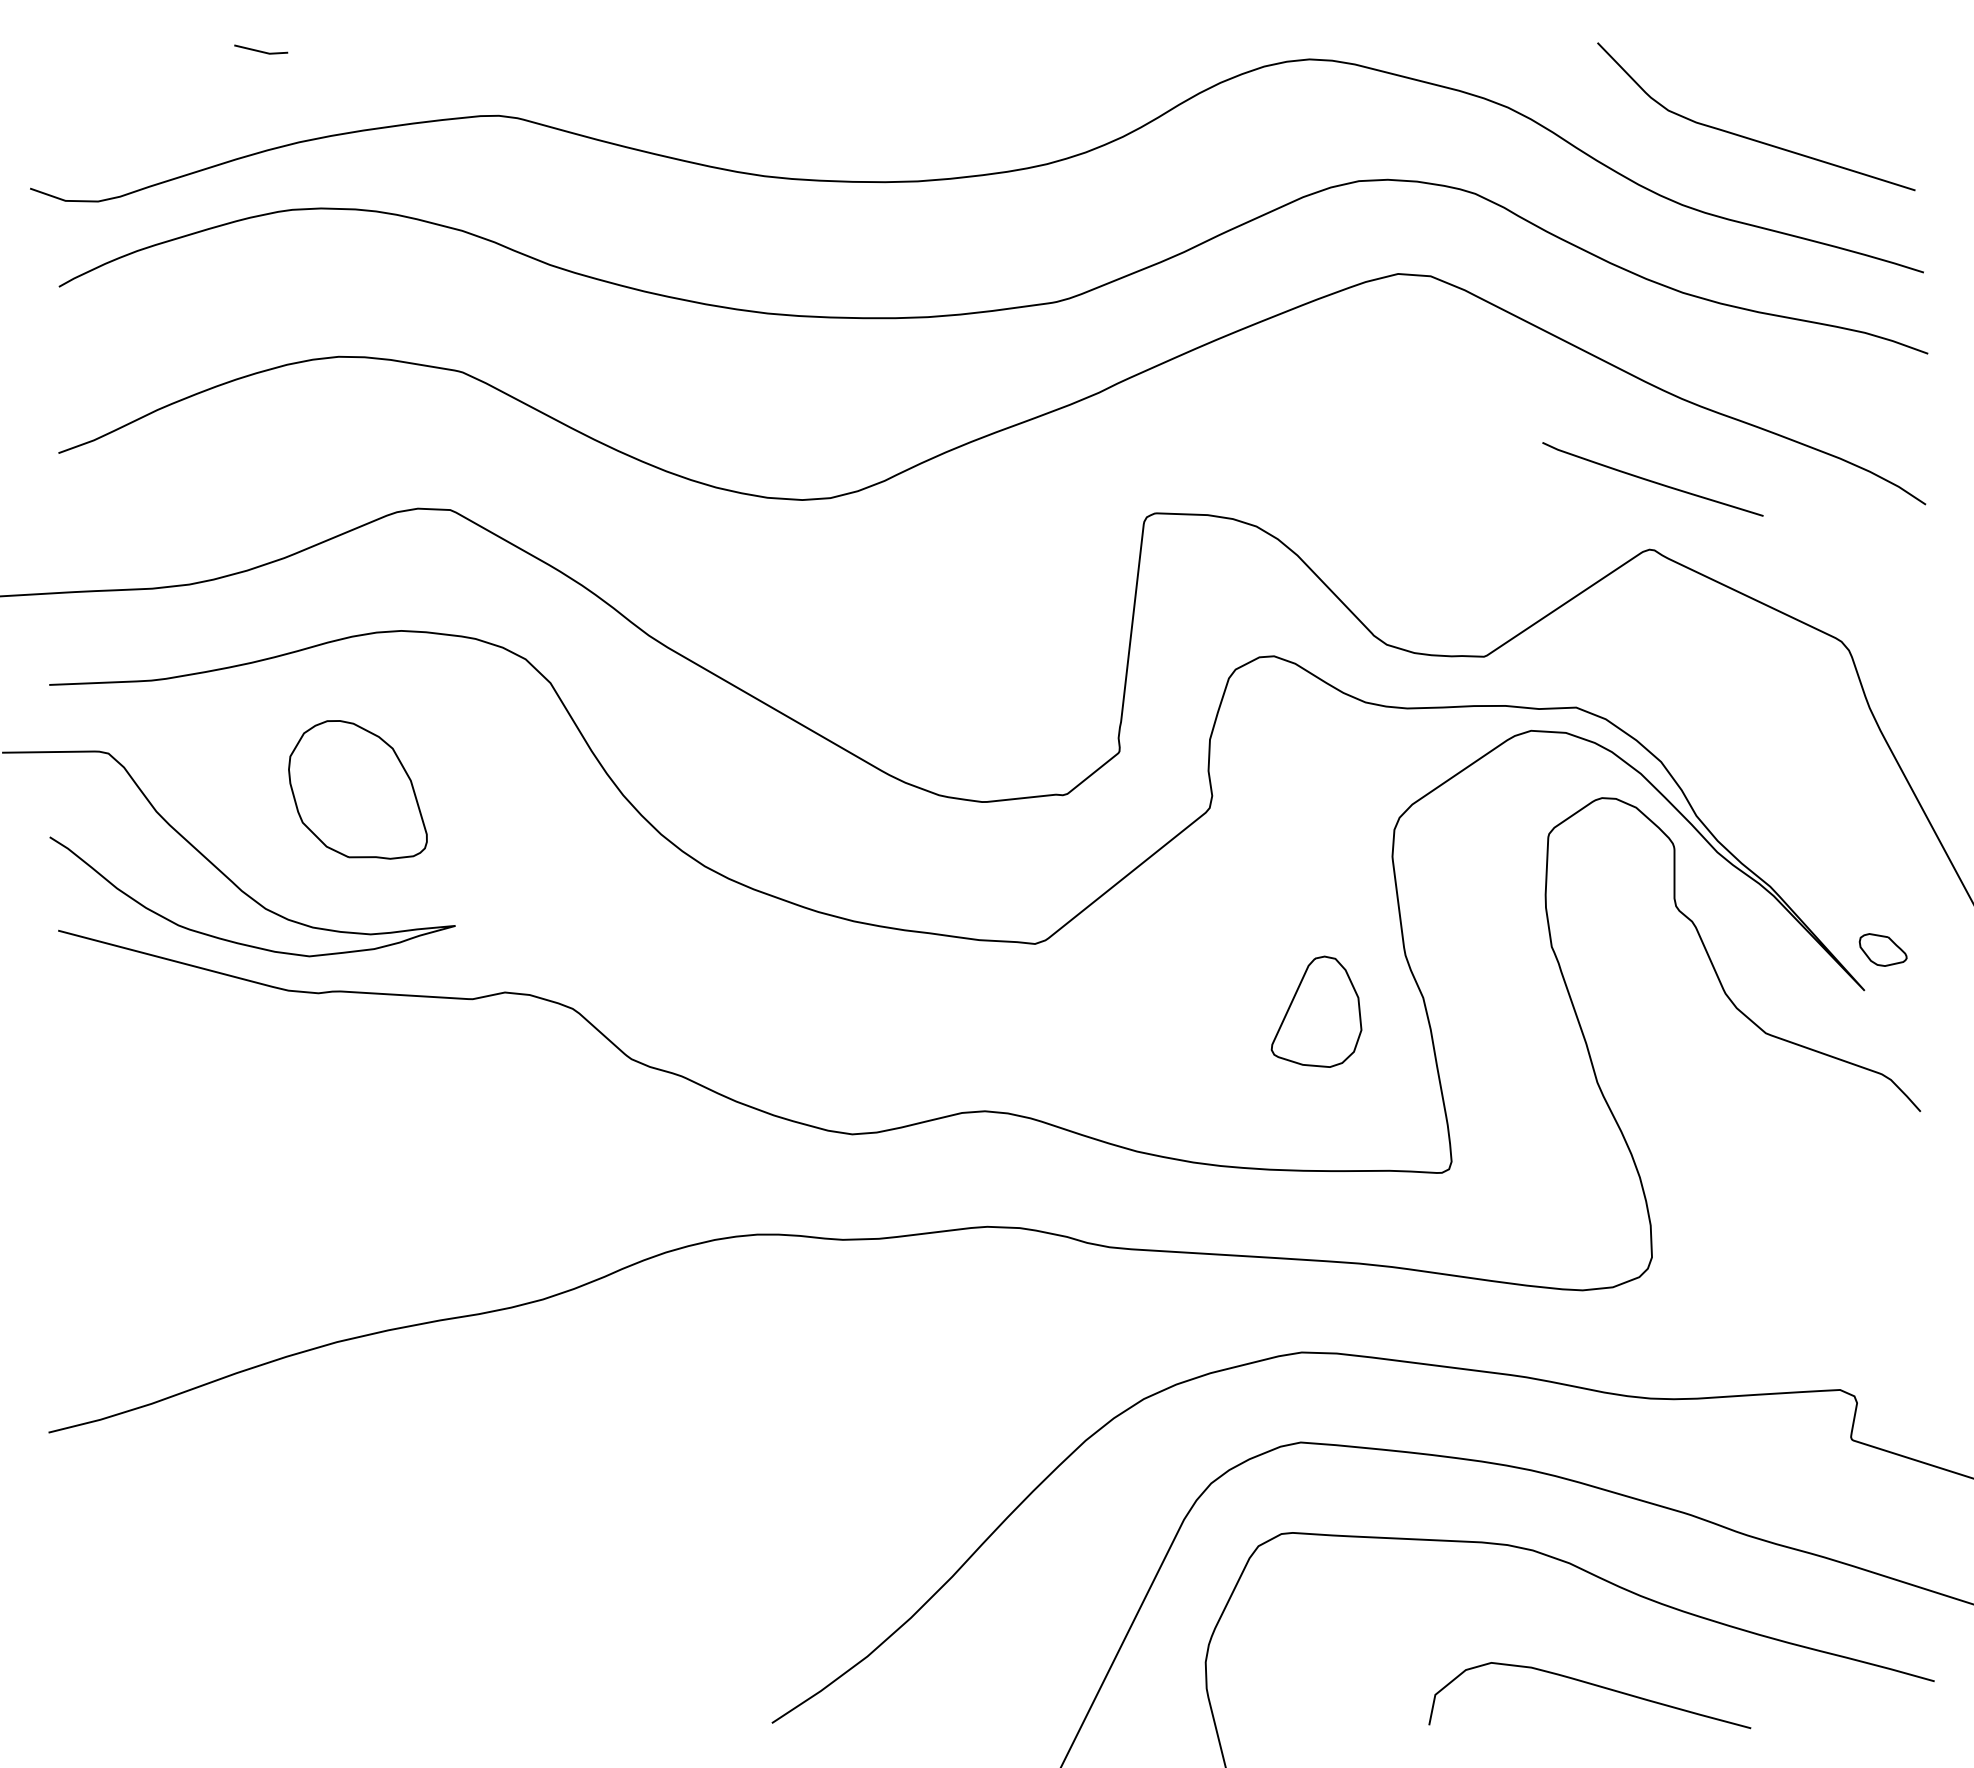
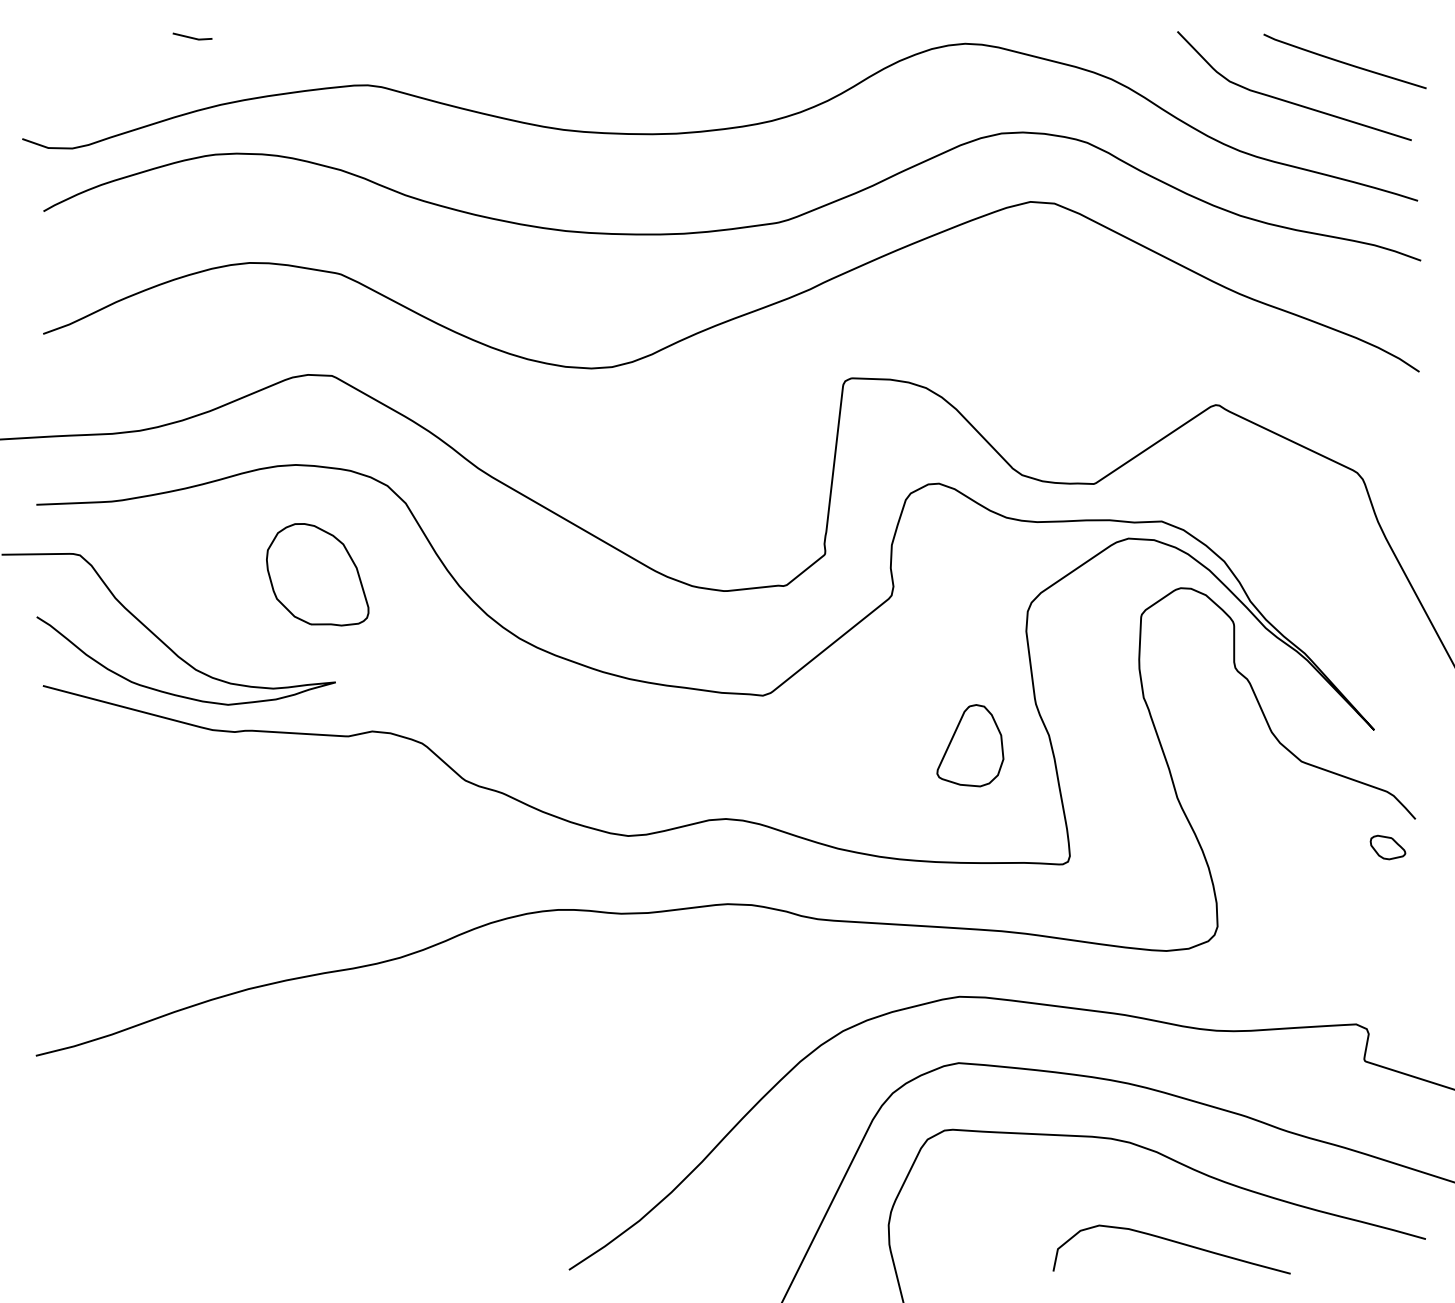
curve: (1652, 480) -> (1344, 62), moved
part: (357, 789) -> (317, 574), moved
part: (1882, 949) -> (1387, 847), moved

